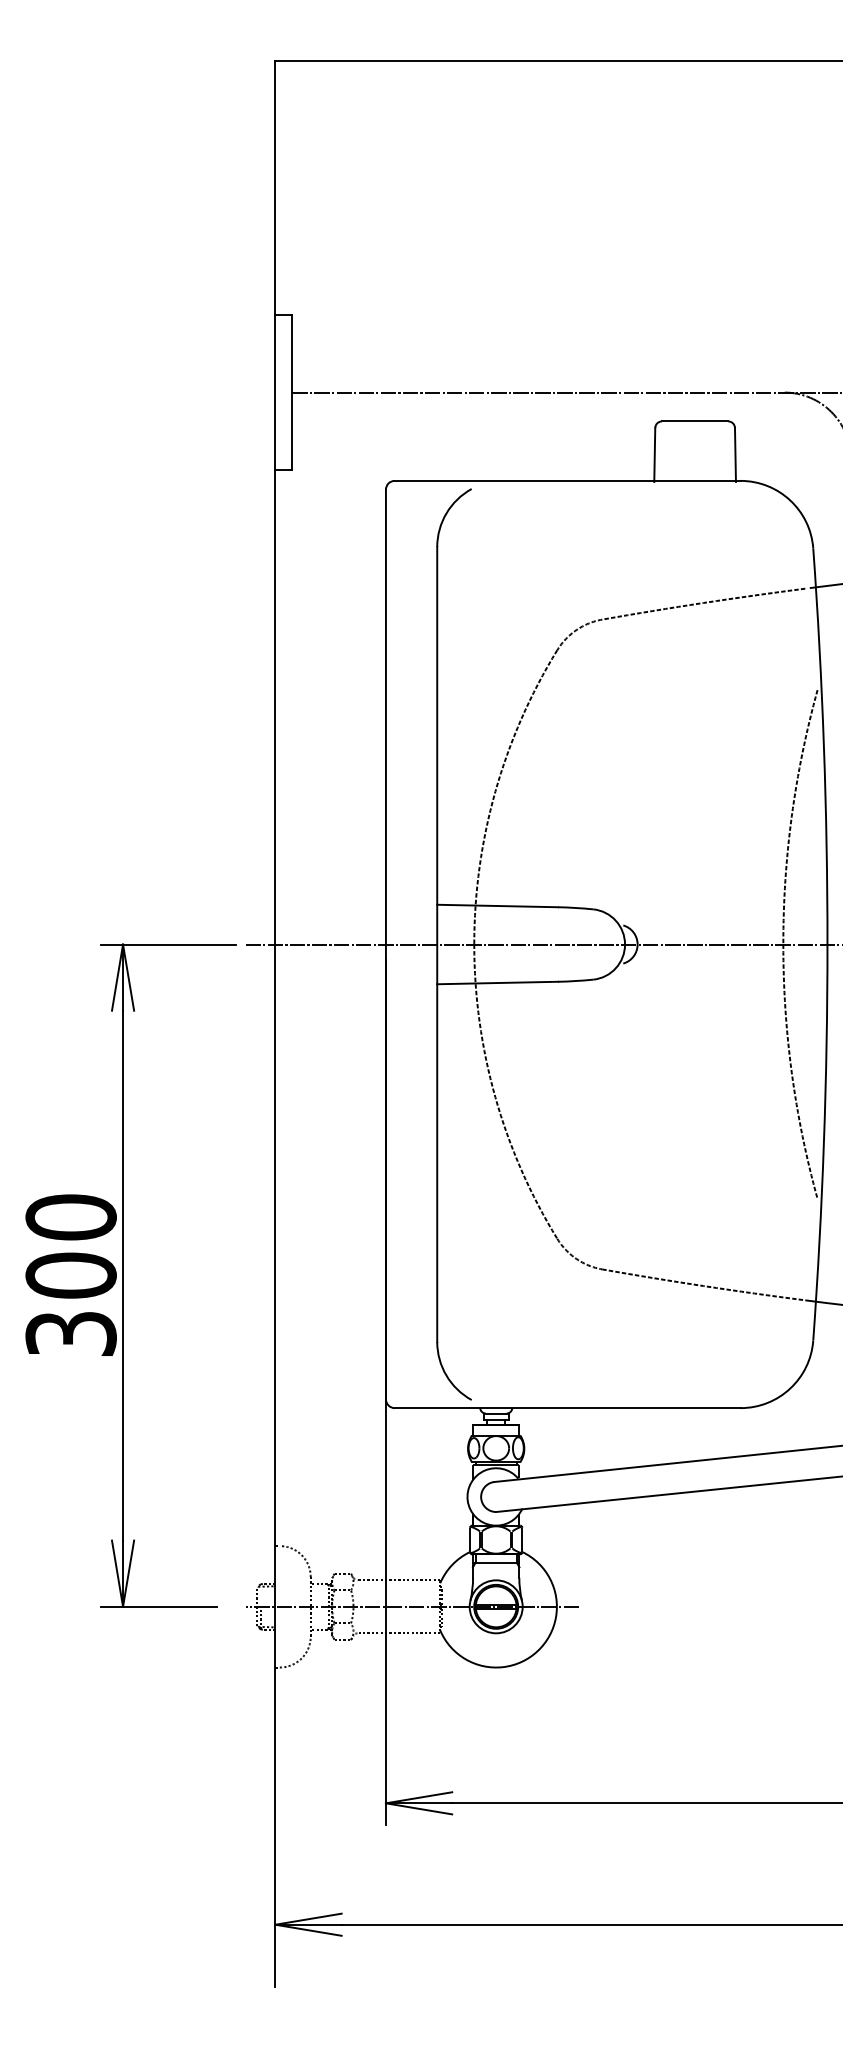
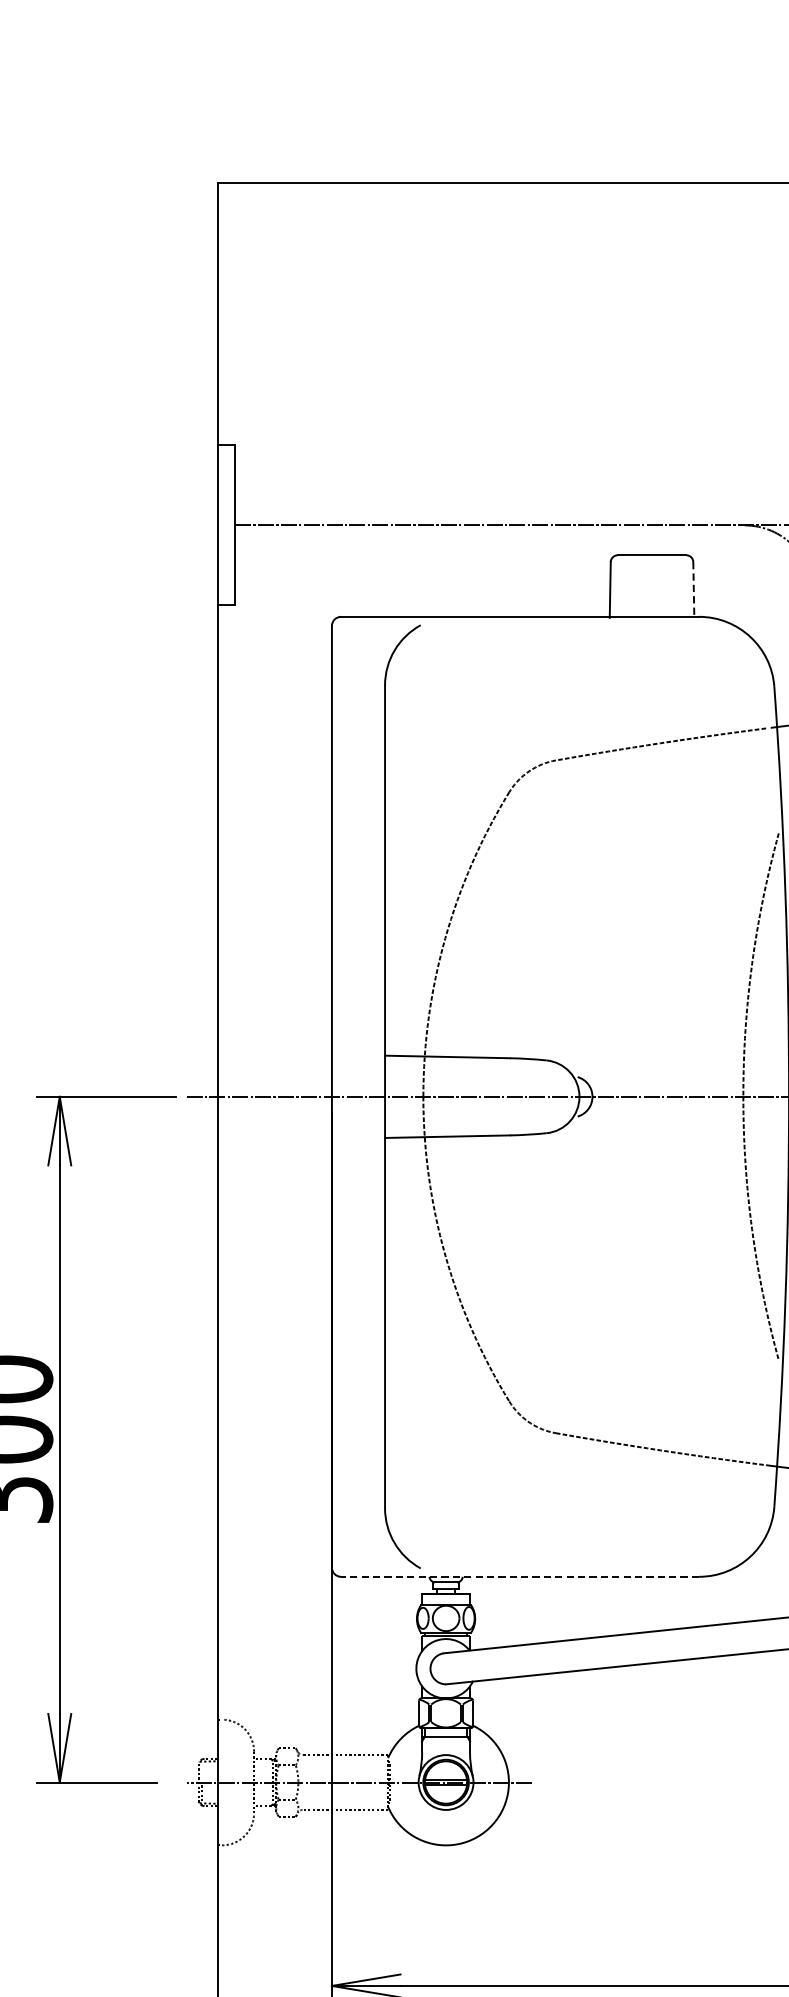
line: (735, 454) -> (693, 589), solid -> dashed
line: (567, 1408) -> (519, 1577), solid -> dashed

